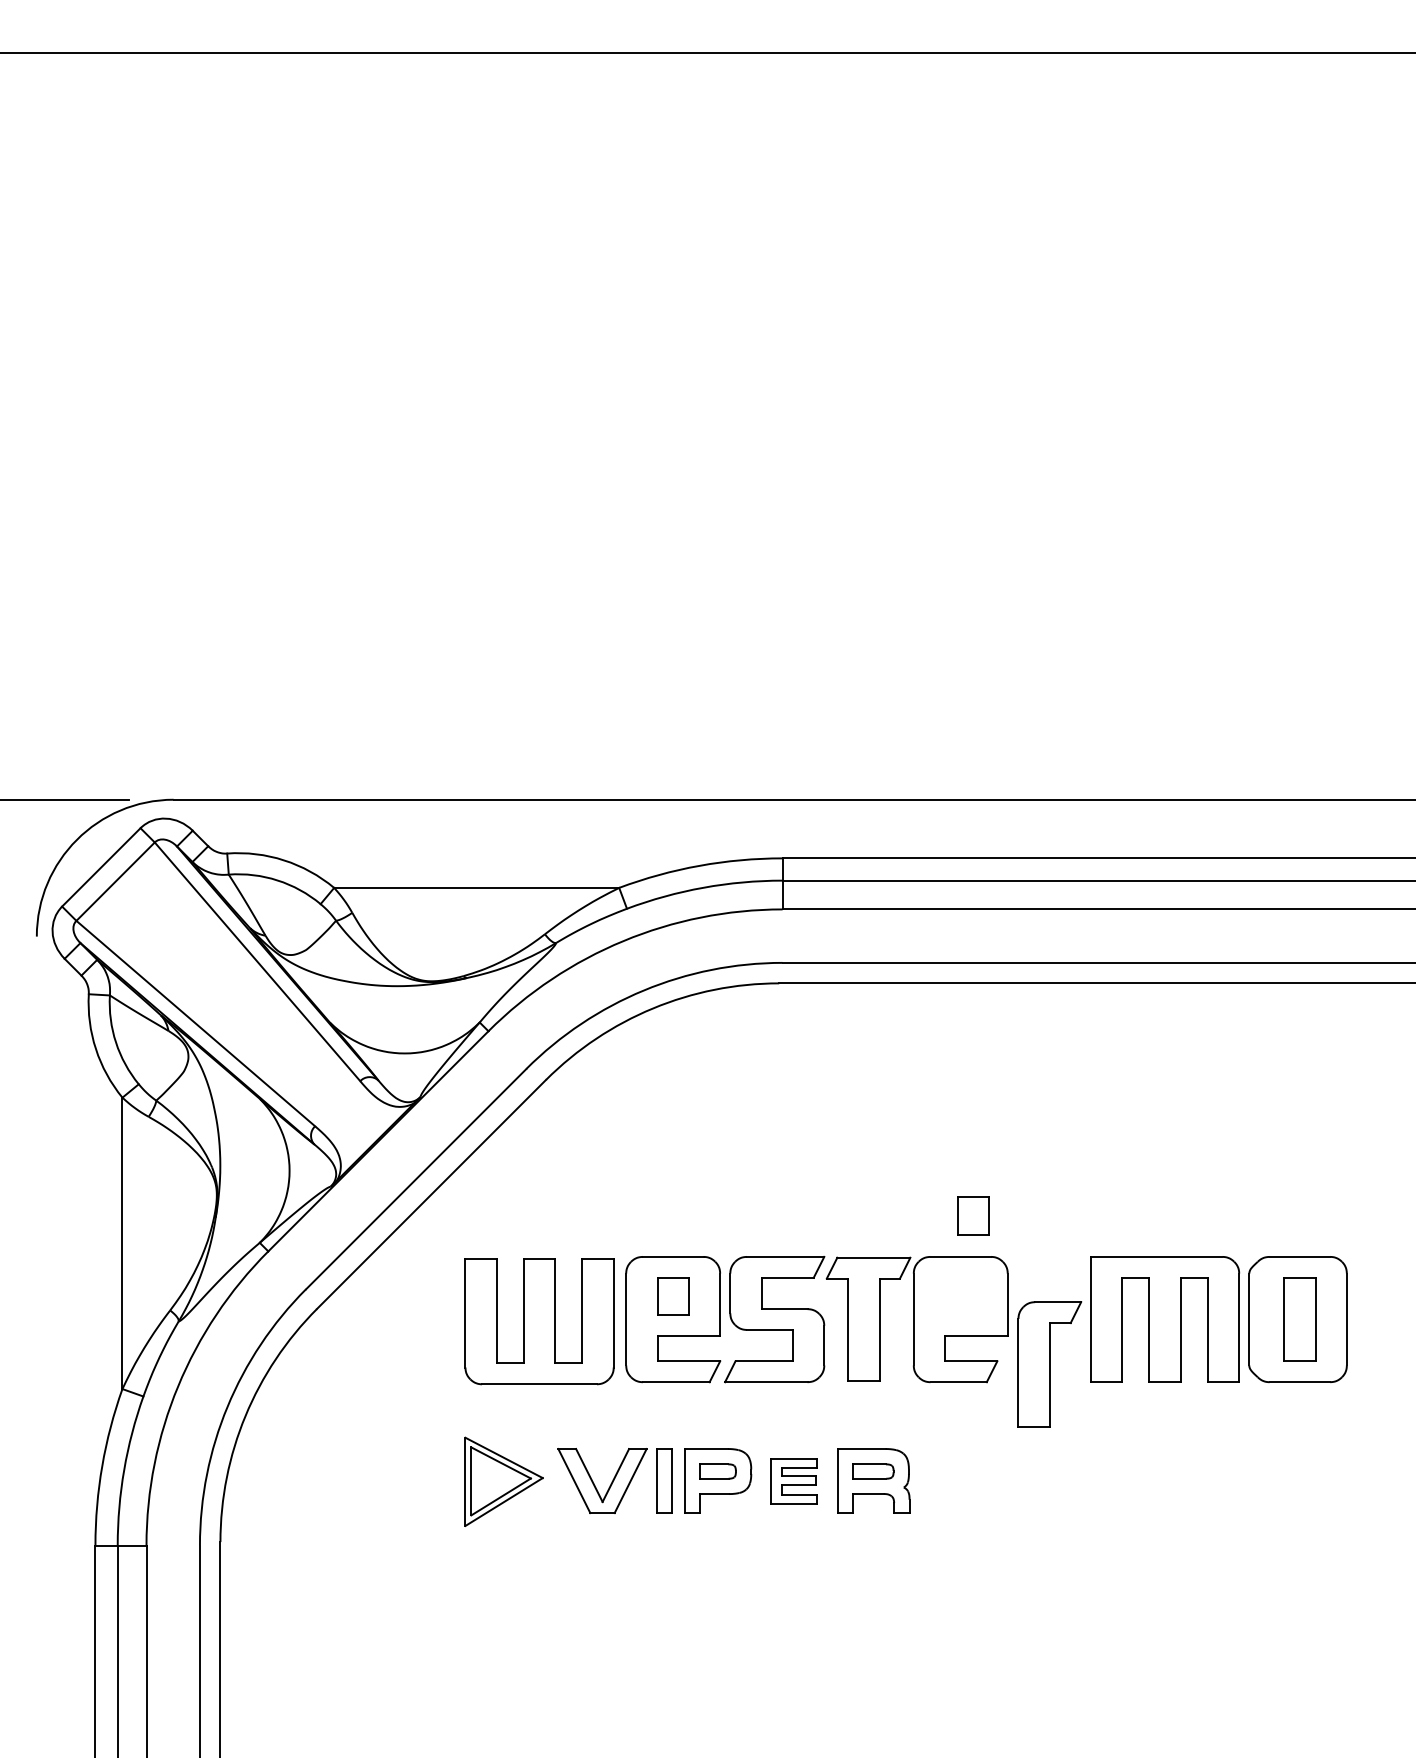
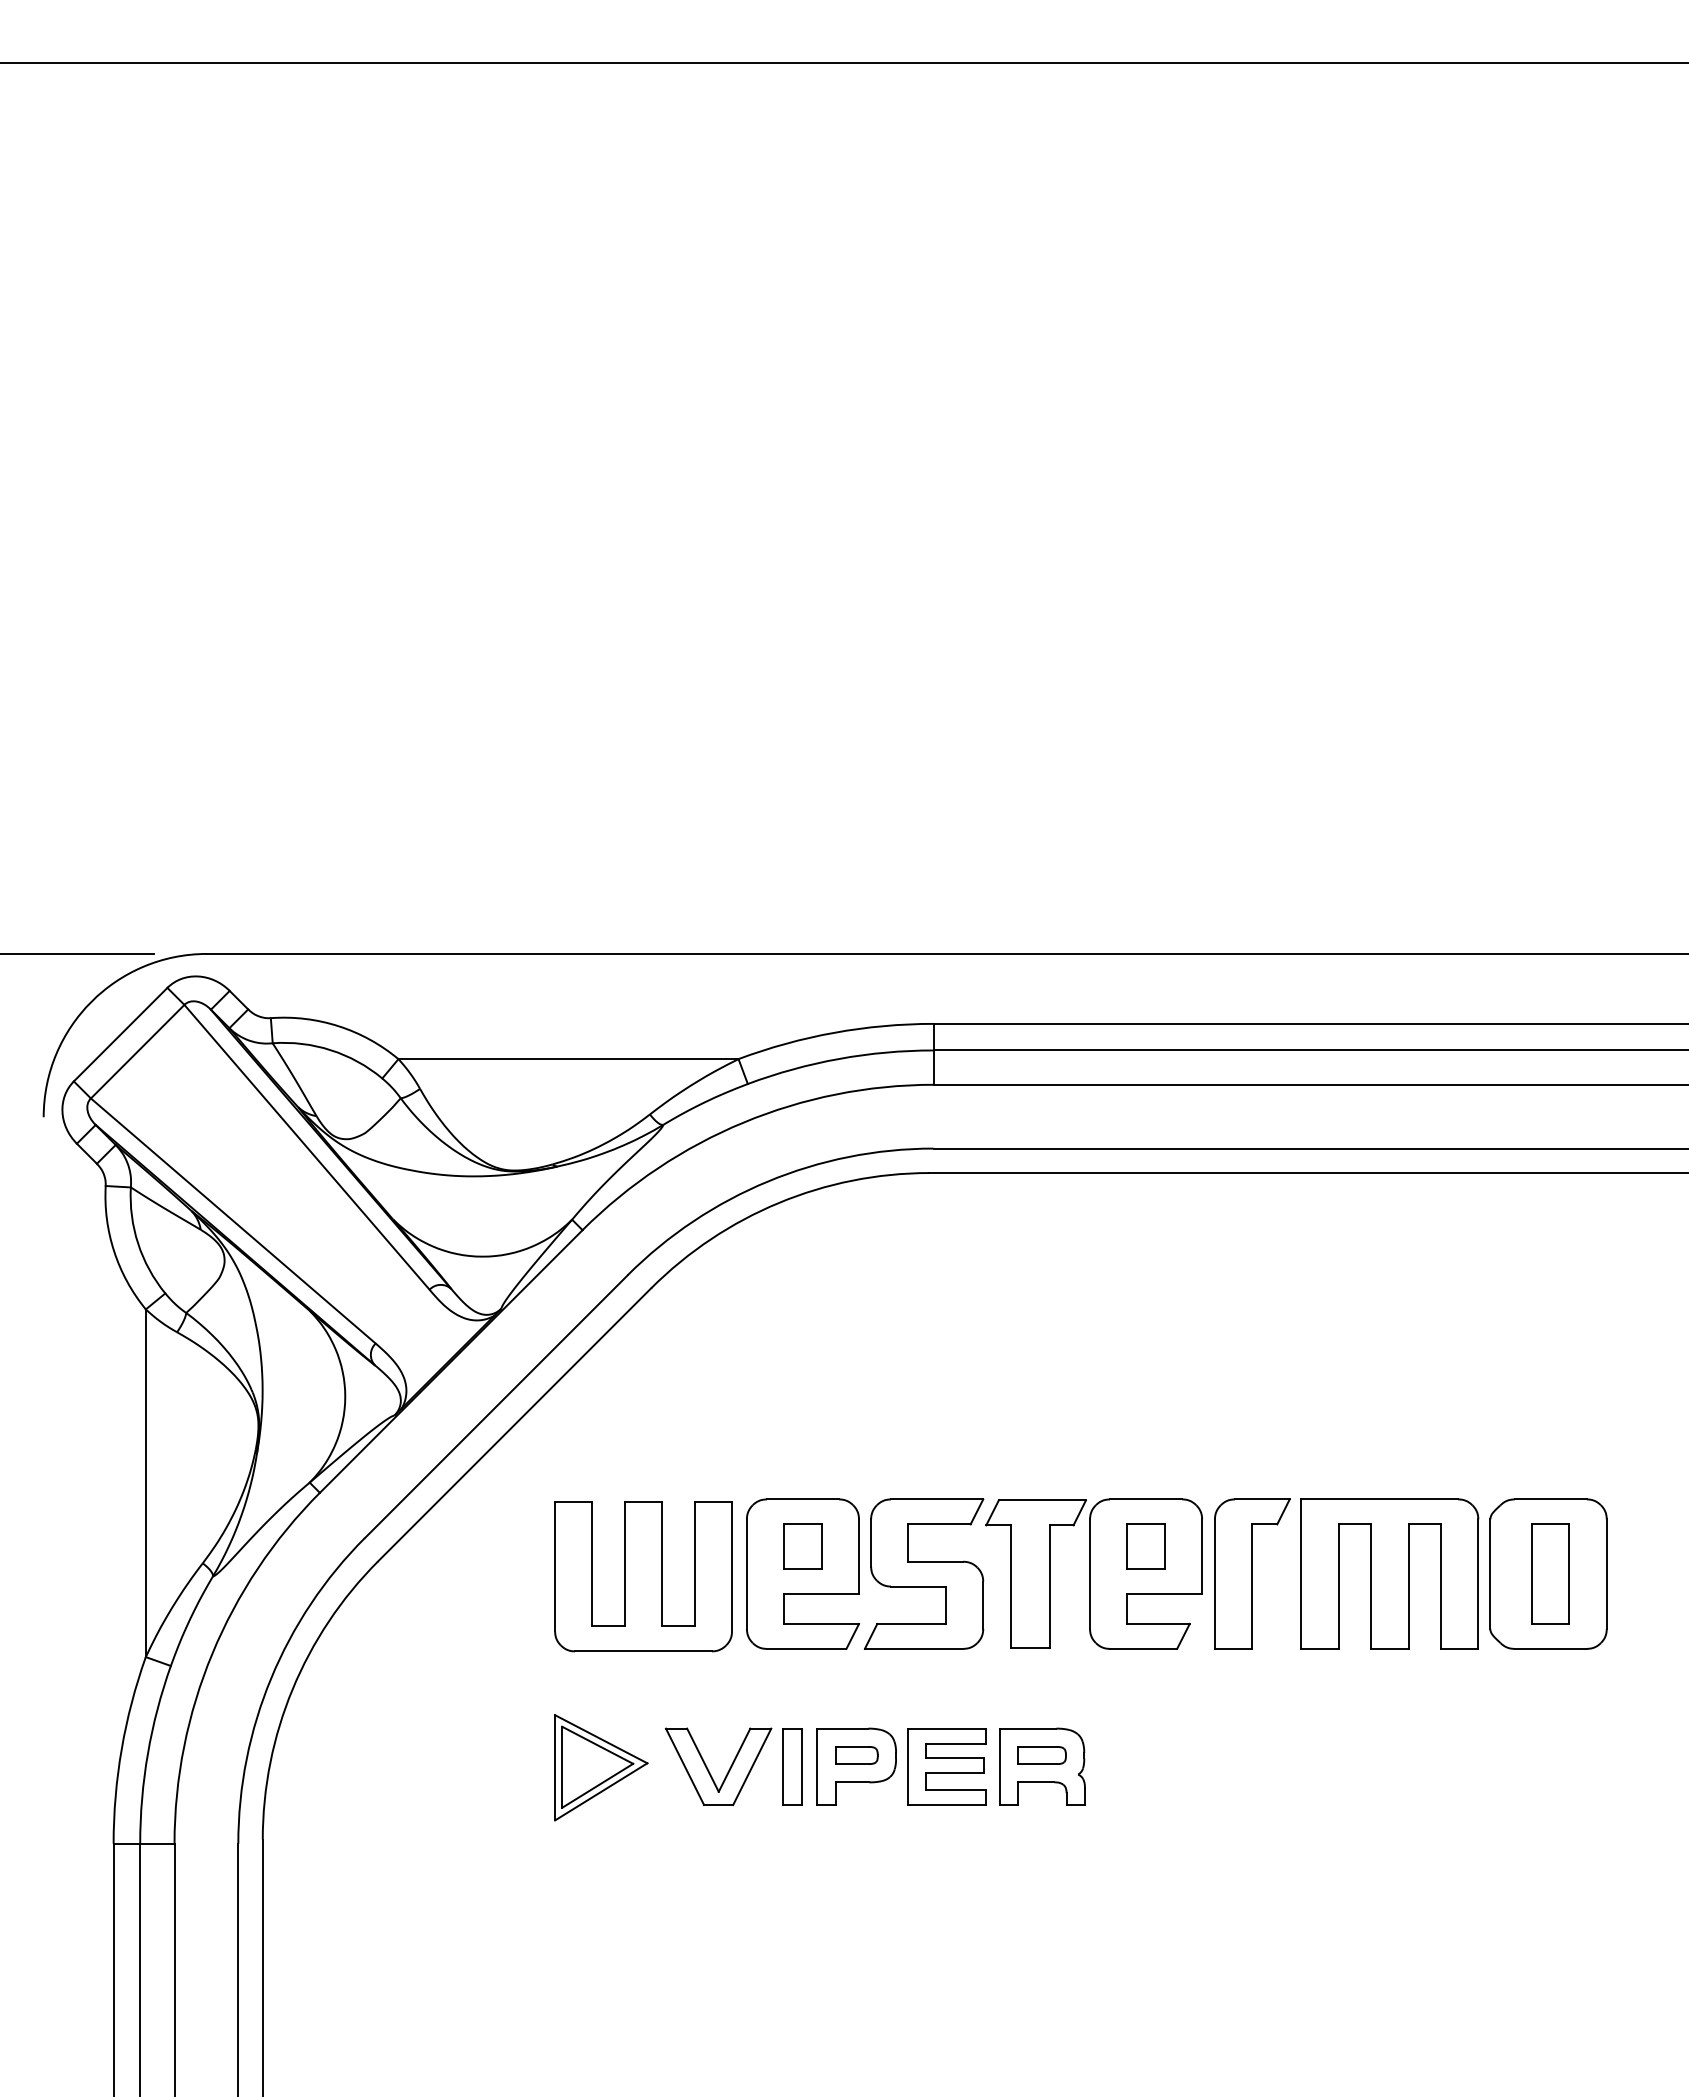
part: (972, 1215) -> (1145, 1546), moved
part: (1049, 1364) -> (1252, 1573), moved
part: (793, 1480) -> (946, 1766), size x1.43

